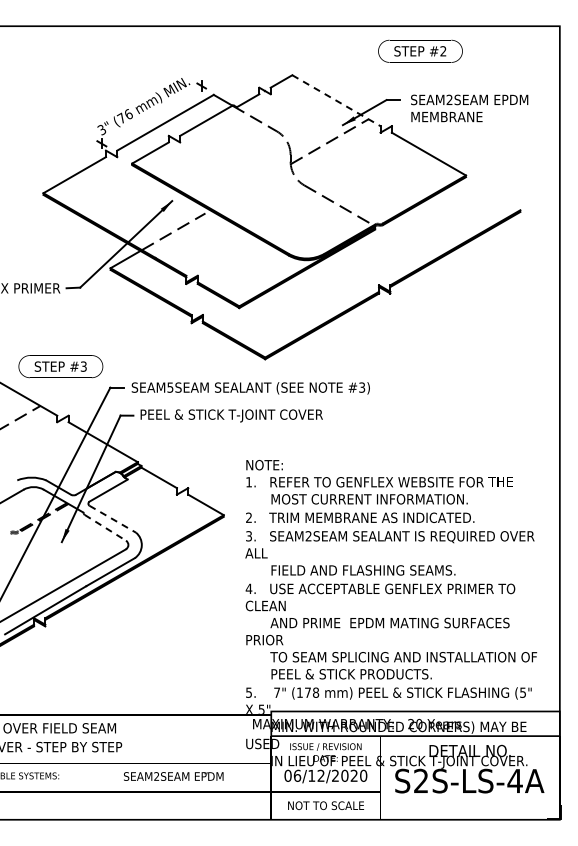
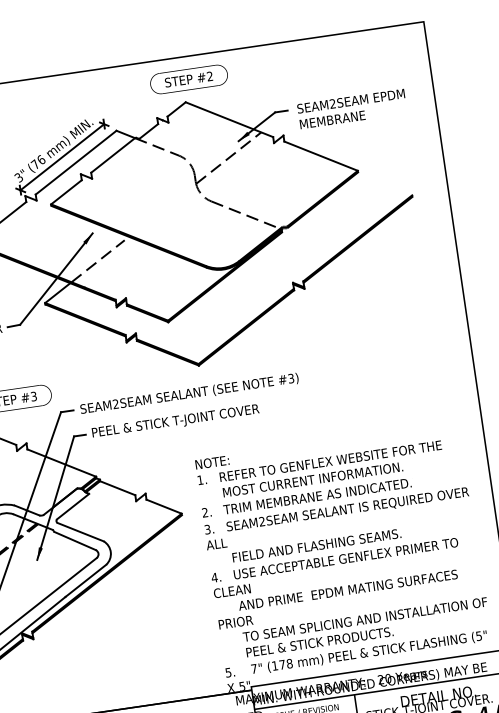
text: (420, 50) -> (188, 78), moved
line: (336, 100) -> (229, 119), dashed -> solid
line: (151, 114) -> (62, 156), added
text: (170, 387) -> (115, 404), SEAM5SEAM -> SEAM2SEAM
line: (112, 519) -> (80, 532), dashed -> solid
line: (105, 528) -> (75, 541), dashed -> solid

